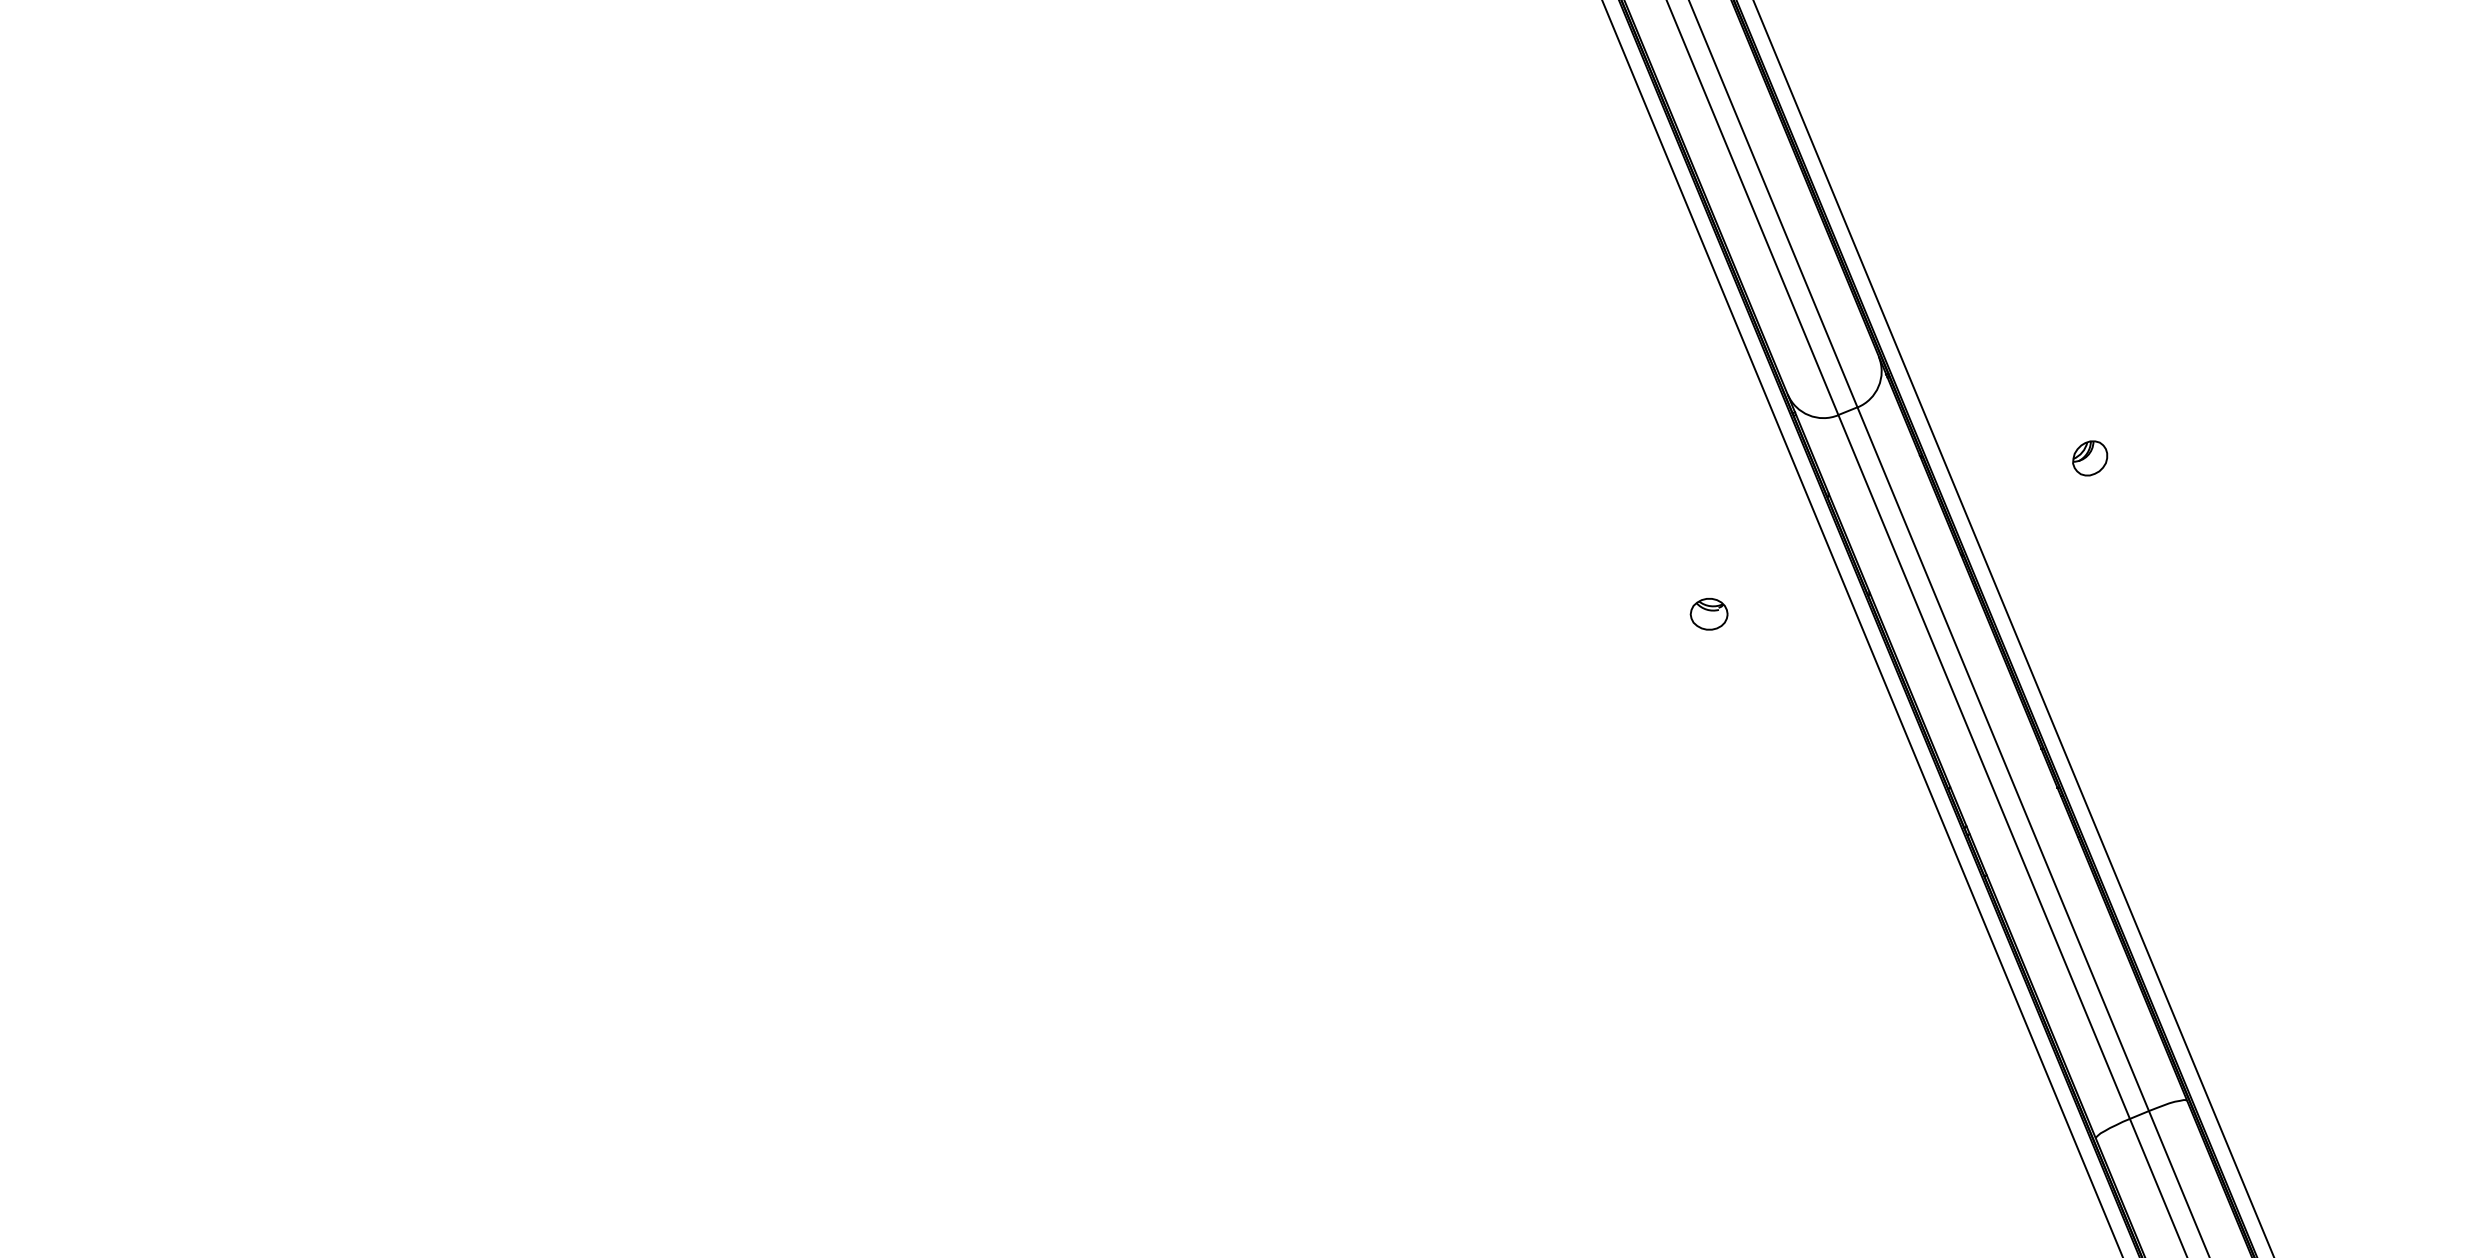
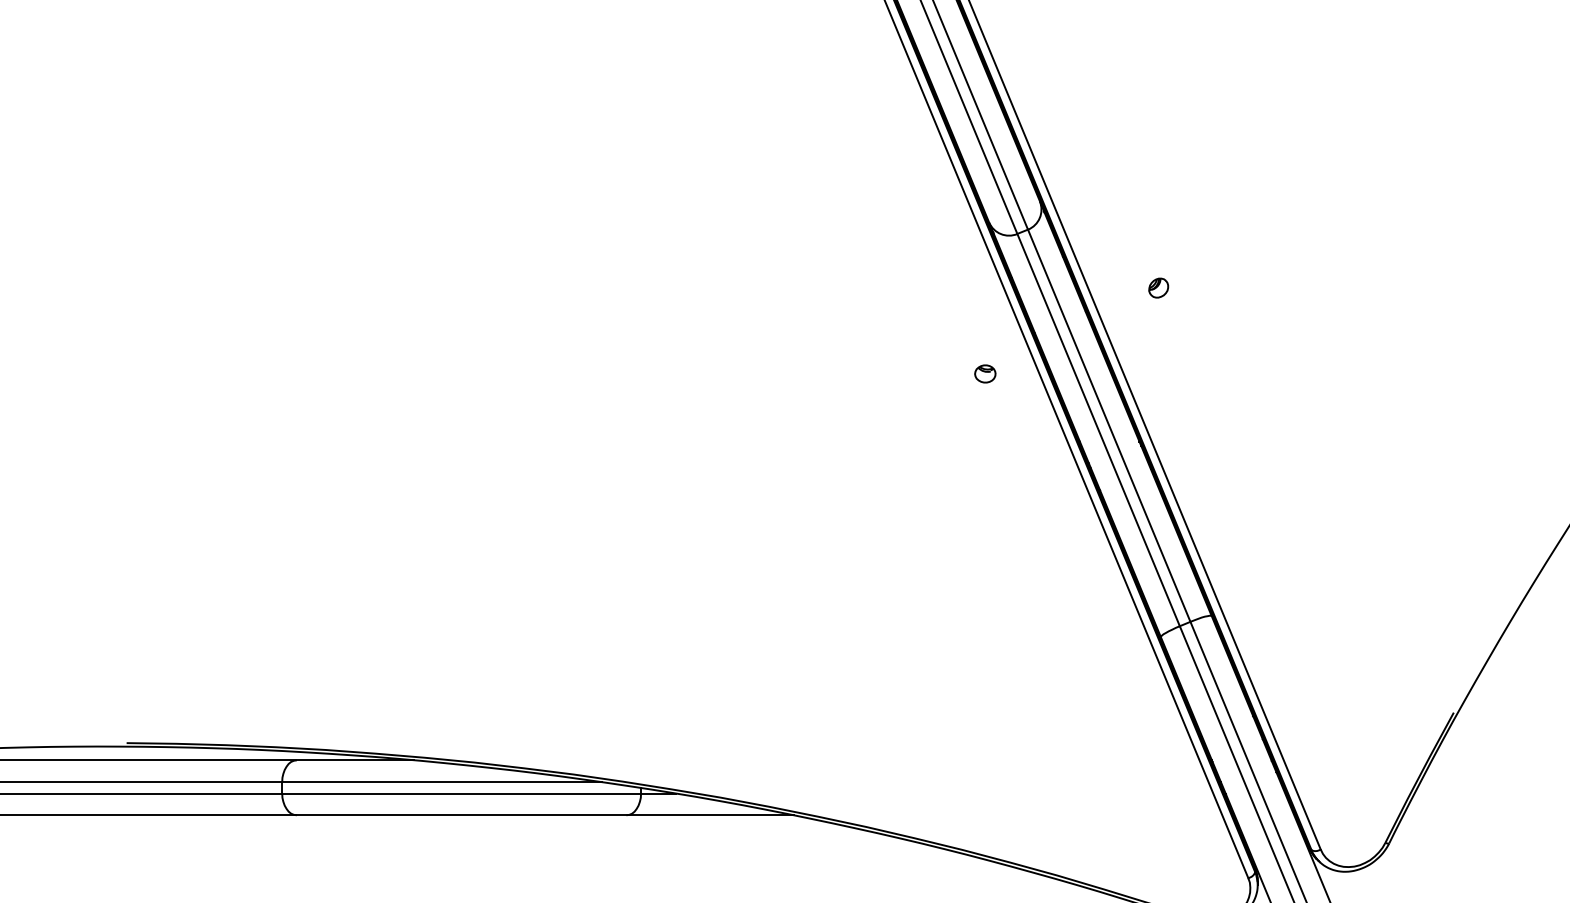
part: (2089, 457) -> (1158, 287), moved
part: (1709, 613) -> (985, 373), moved

